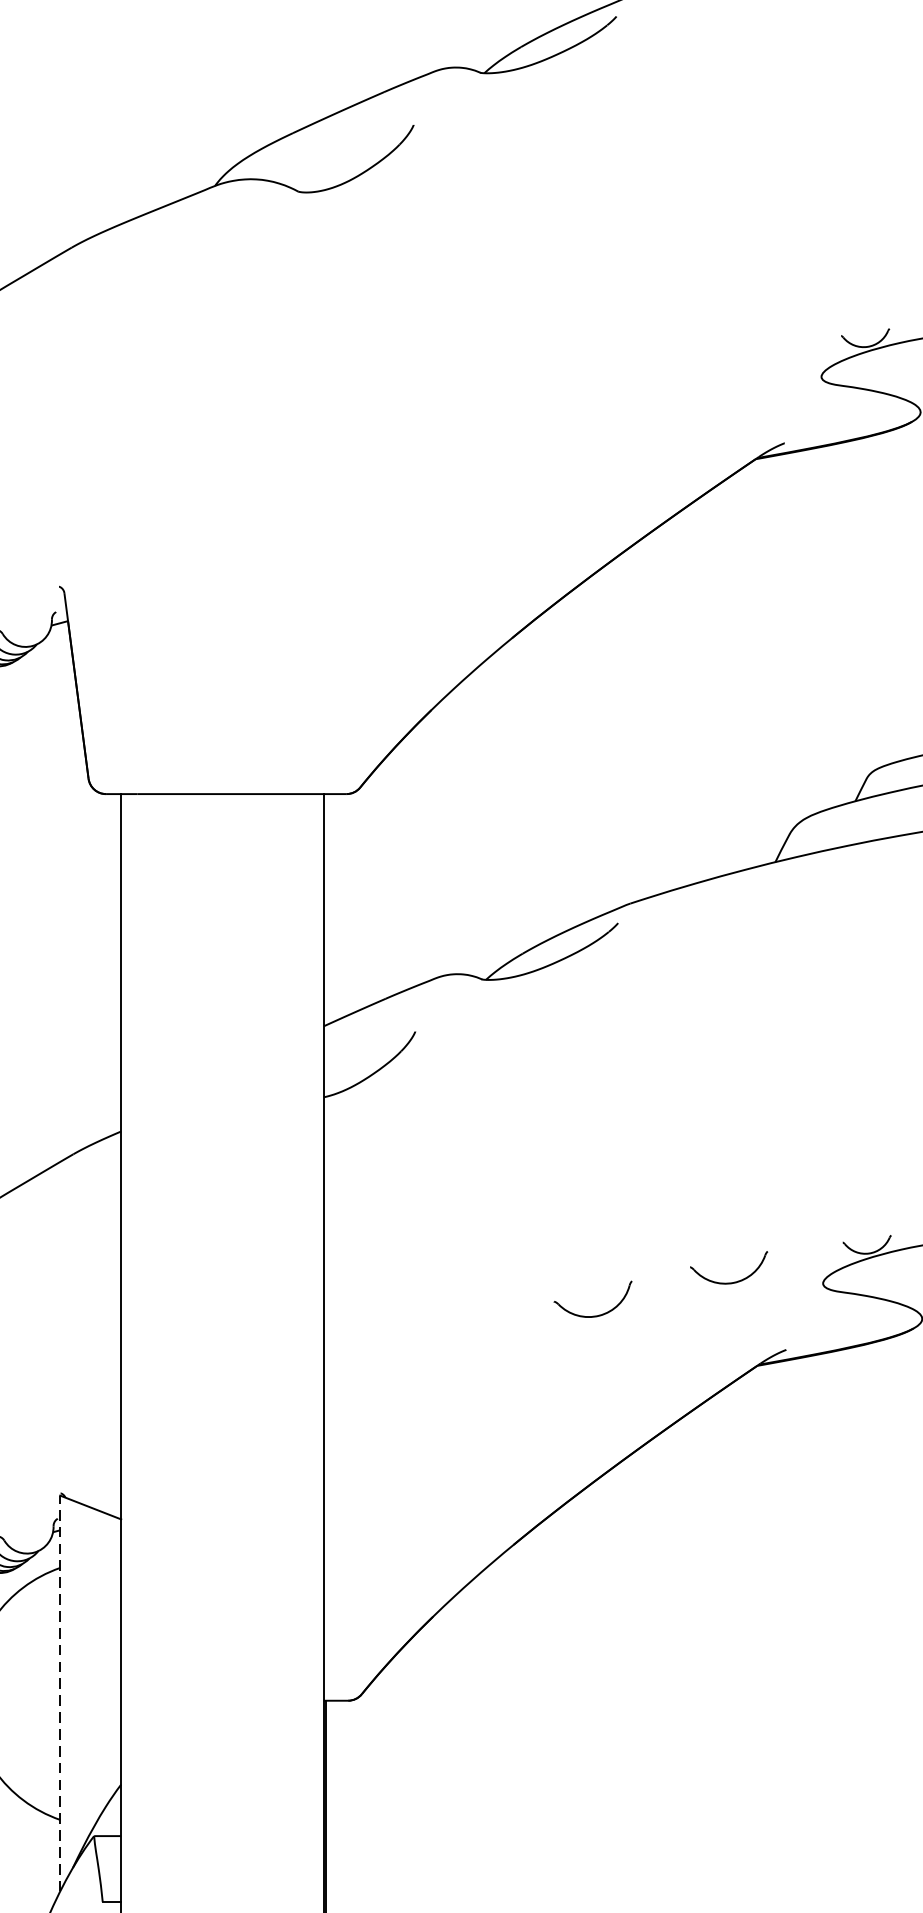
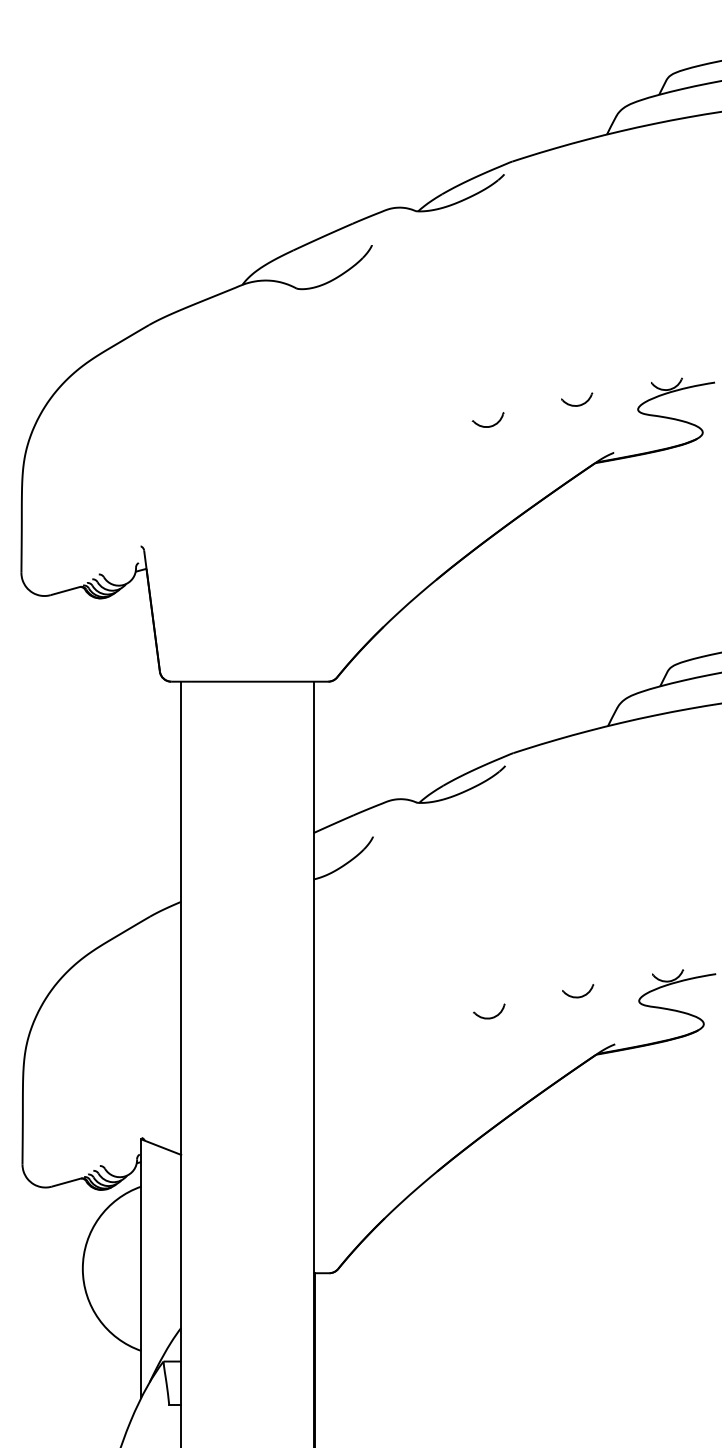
part: (728, 361) -> (577, 399), added
part: (593, 401) -> (489, 425), added
part: (730, 1268) -> (578, 991), size x0.62
part: (593, 1299) -> (489, 1011), size x0.62
line: (60, 1693) -> (141, 1268), dashed -> solid

